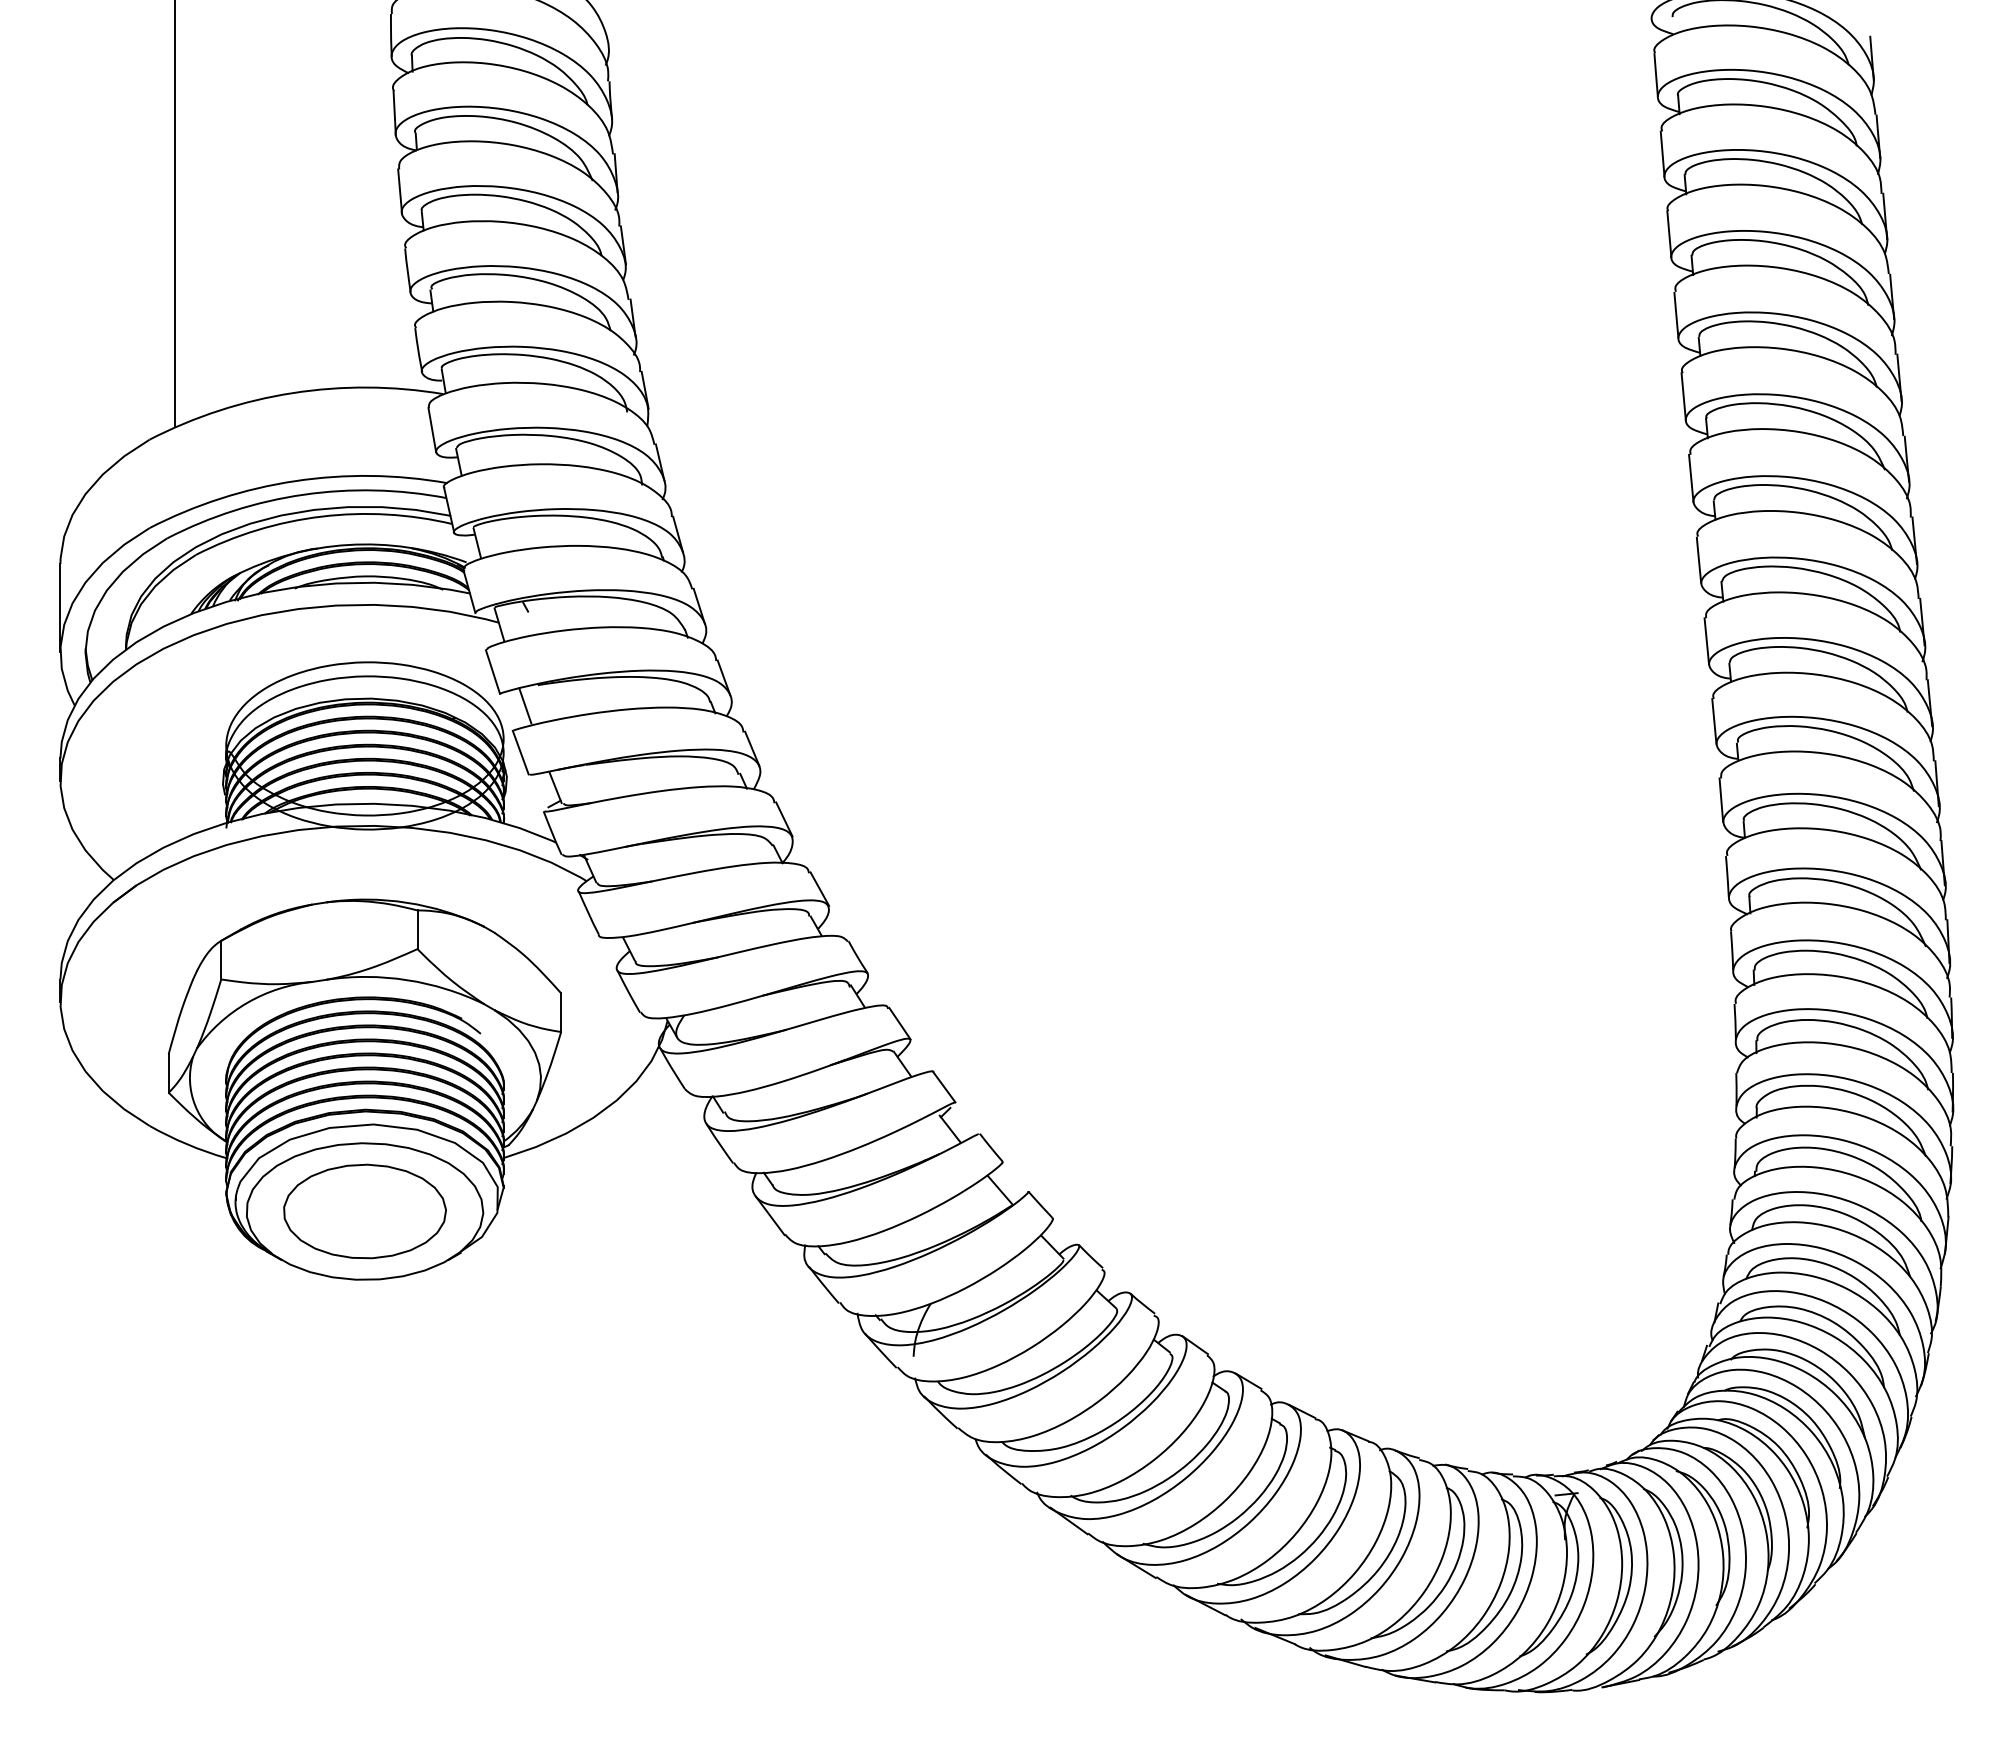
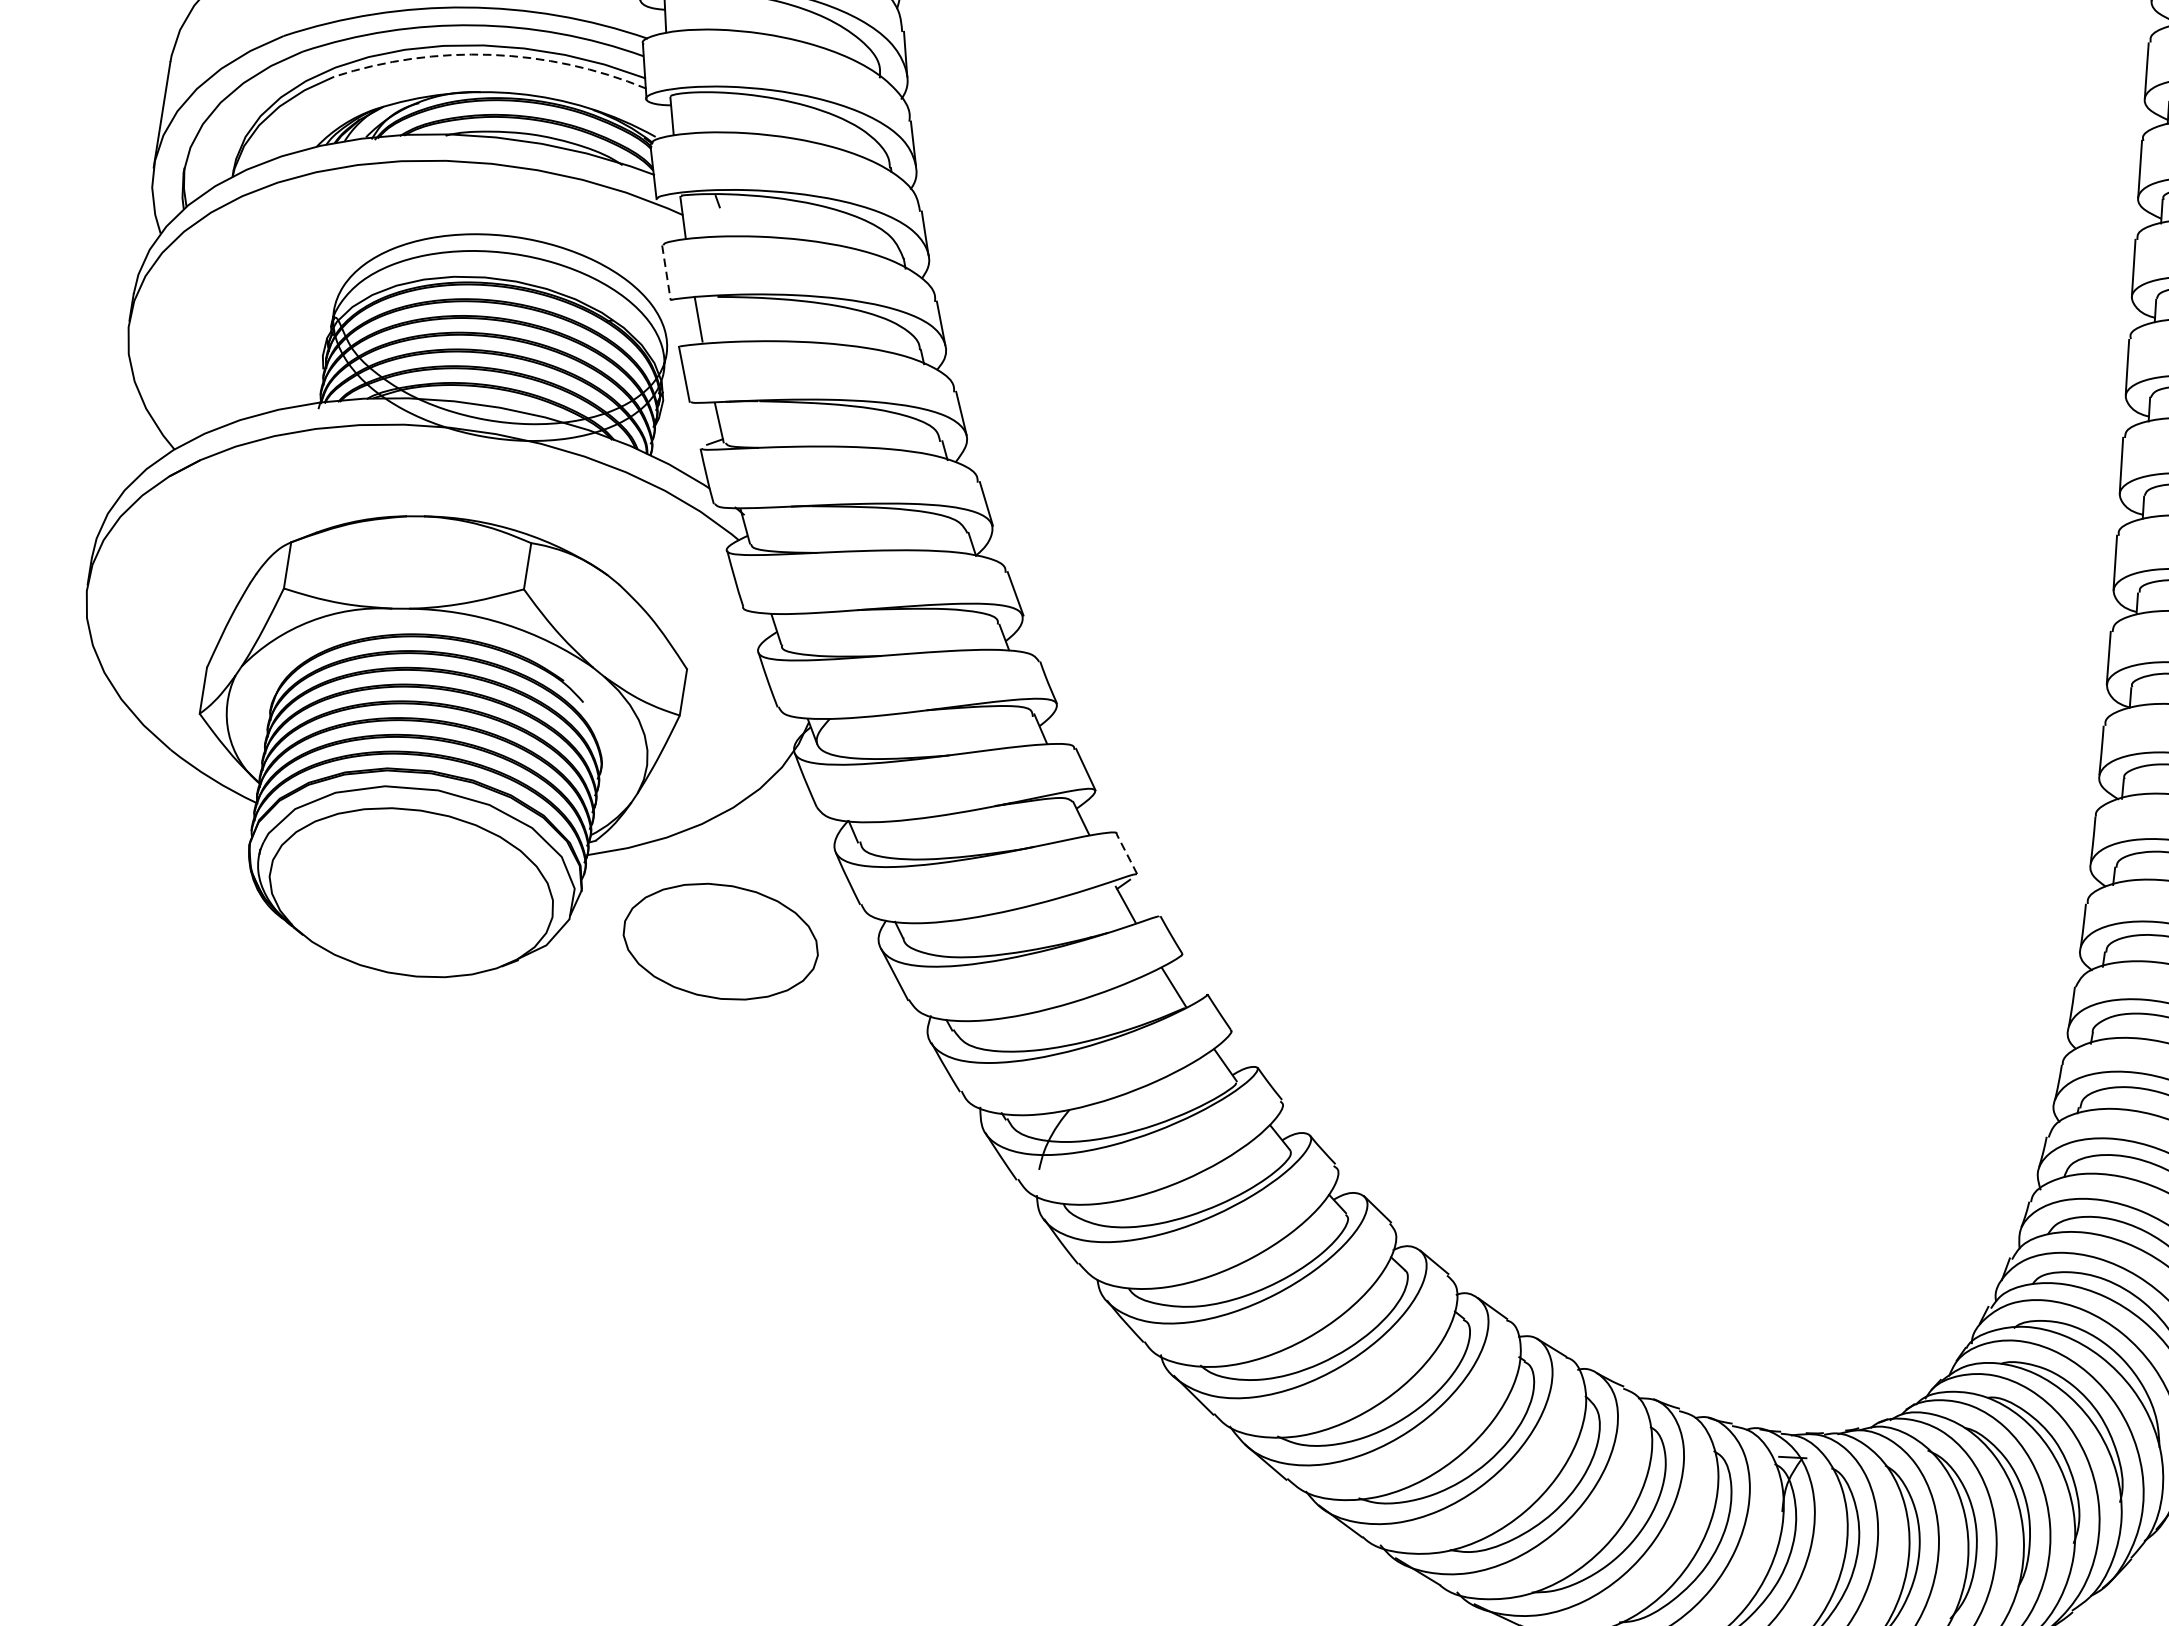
arc: (321, 516) -> (491, 54), solid -> dashed
line: (492, 672) -> (665, 273), solid -> dashed
line: (944, 1087) -> (1126, 854), solid -> dashed
part: (364, 1211) -> (720, 941), moved

